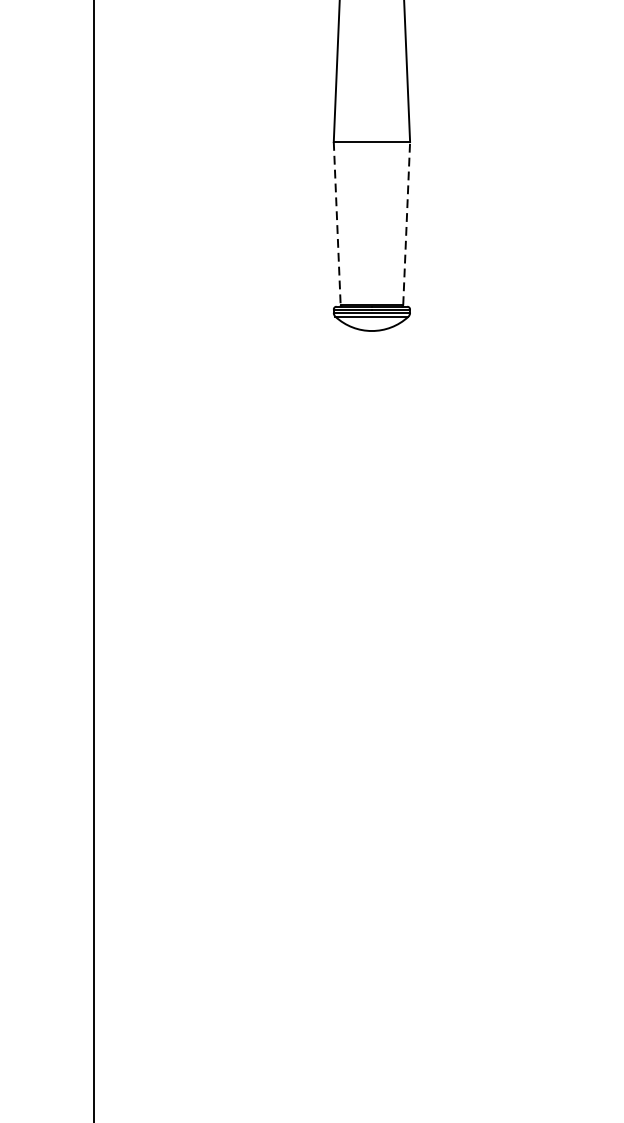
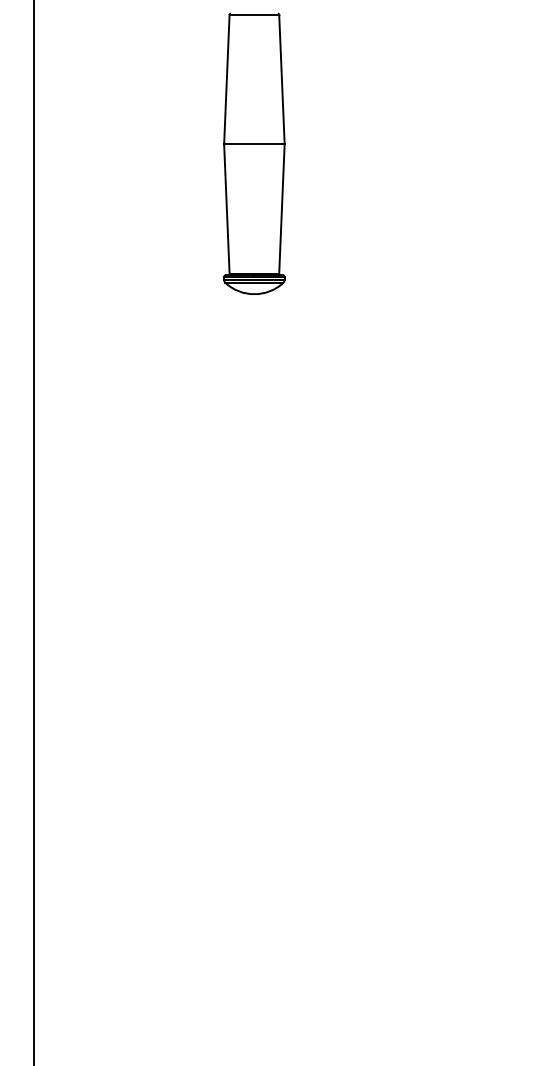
line: (336, 222) -> (226, 208), dashed -> solid
line: (406, 222) -> (281, 208), dashed -> solid

